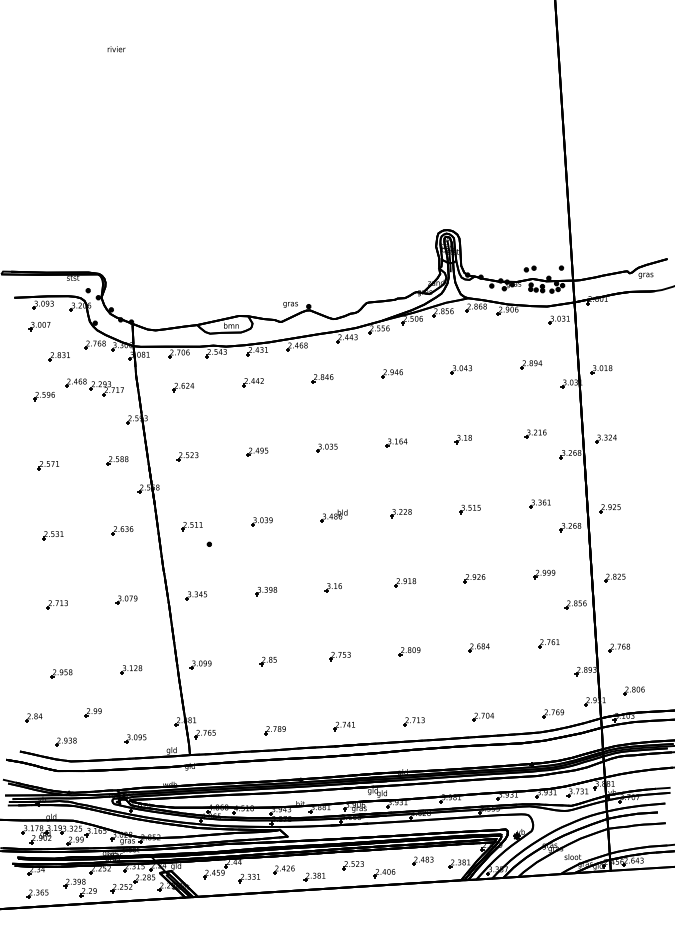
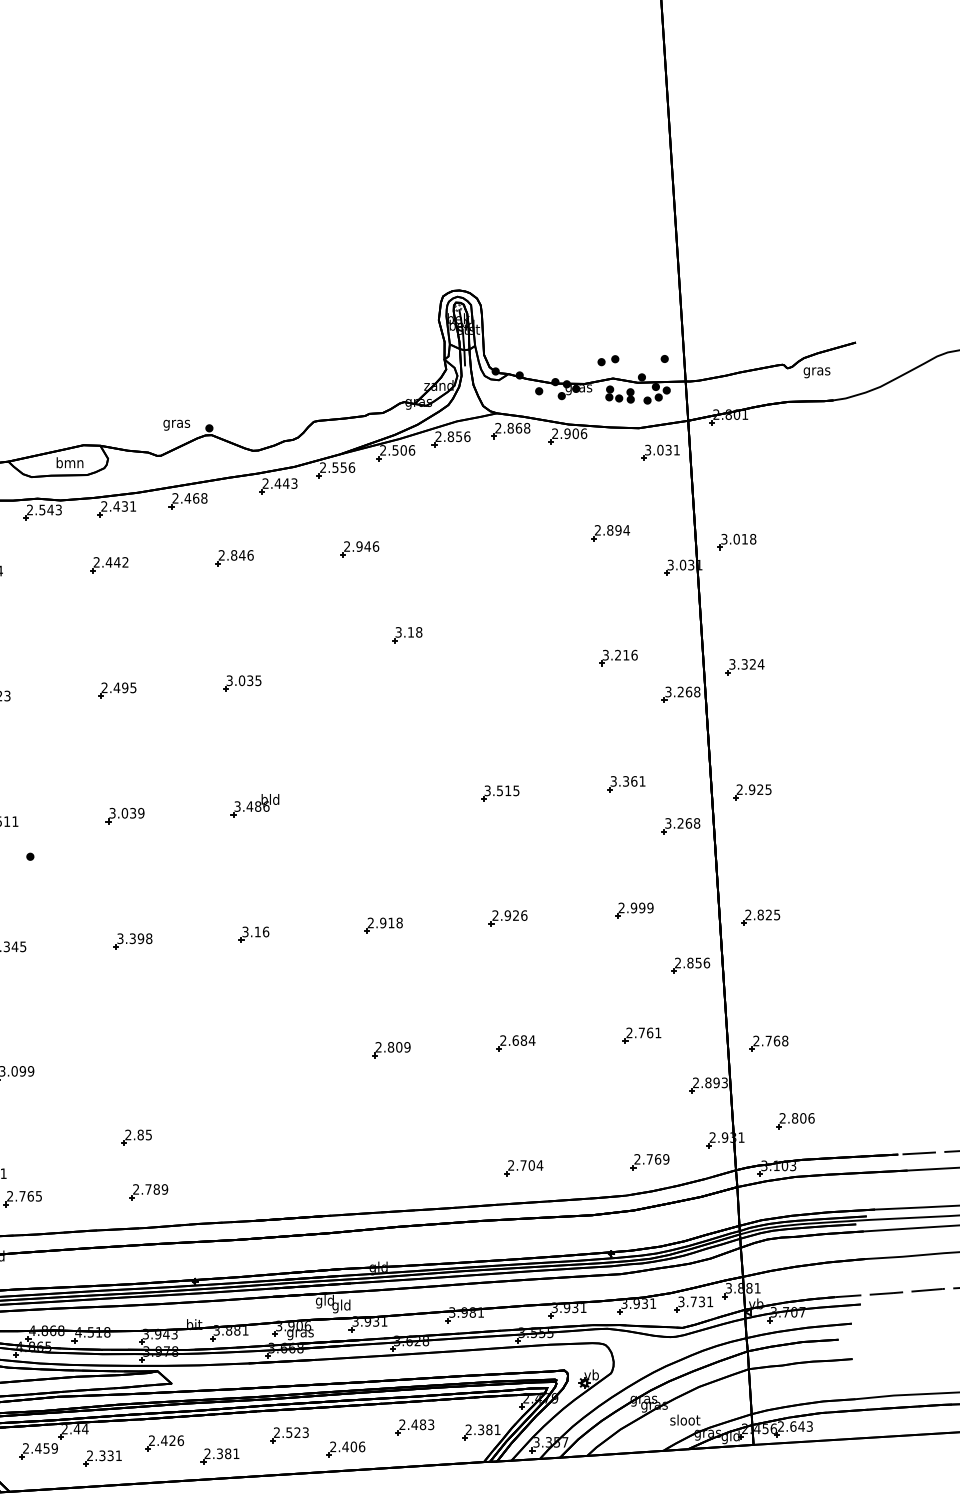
part: (460, 369) -> (482, 541), removed
part: (462, 439) -> (405, 635), moved
part: (396, 442) -> (367, 673), removed
part: (400, 513) -> (374, 801), removed
part: (339, 656) -> (264, 1058), removed
part: (267, 661) -> (135, 1138), moved
part: (413, 721) -> (398, 1175), removed
part: (343, 726) -> (271, 1184), removed

